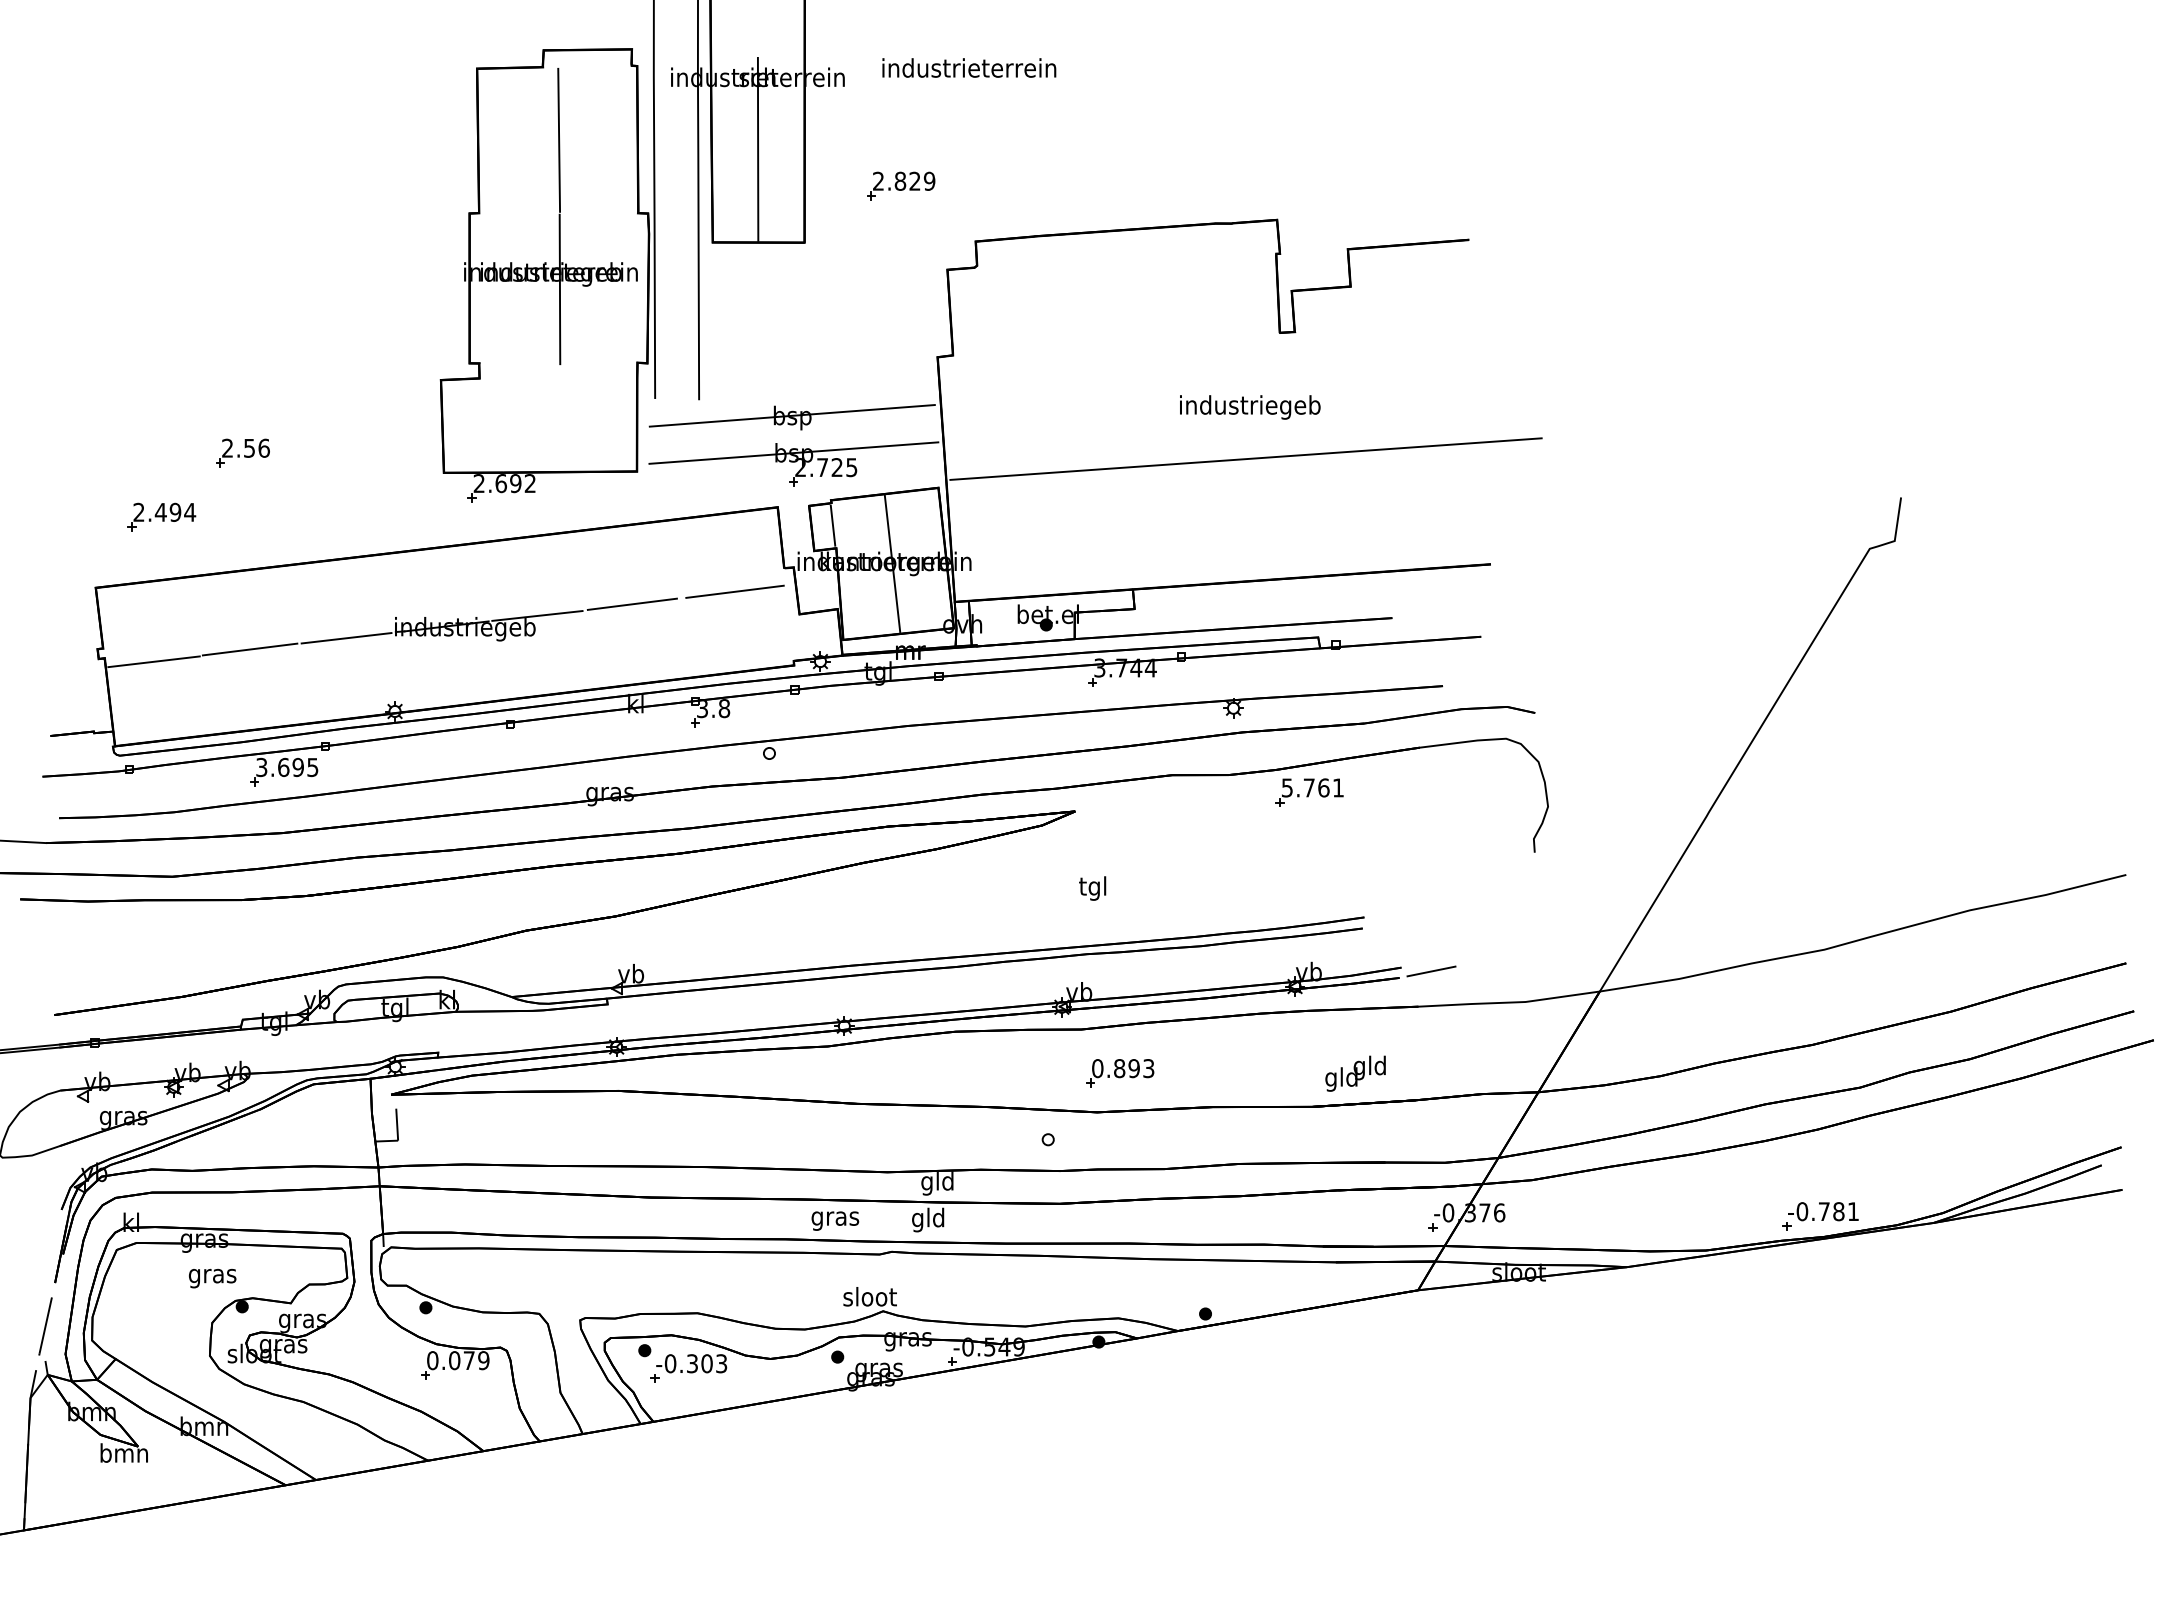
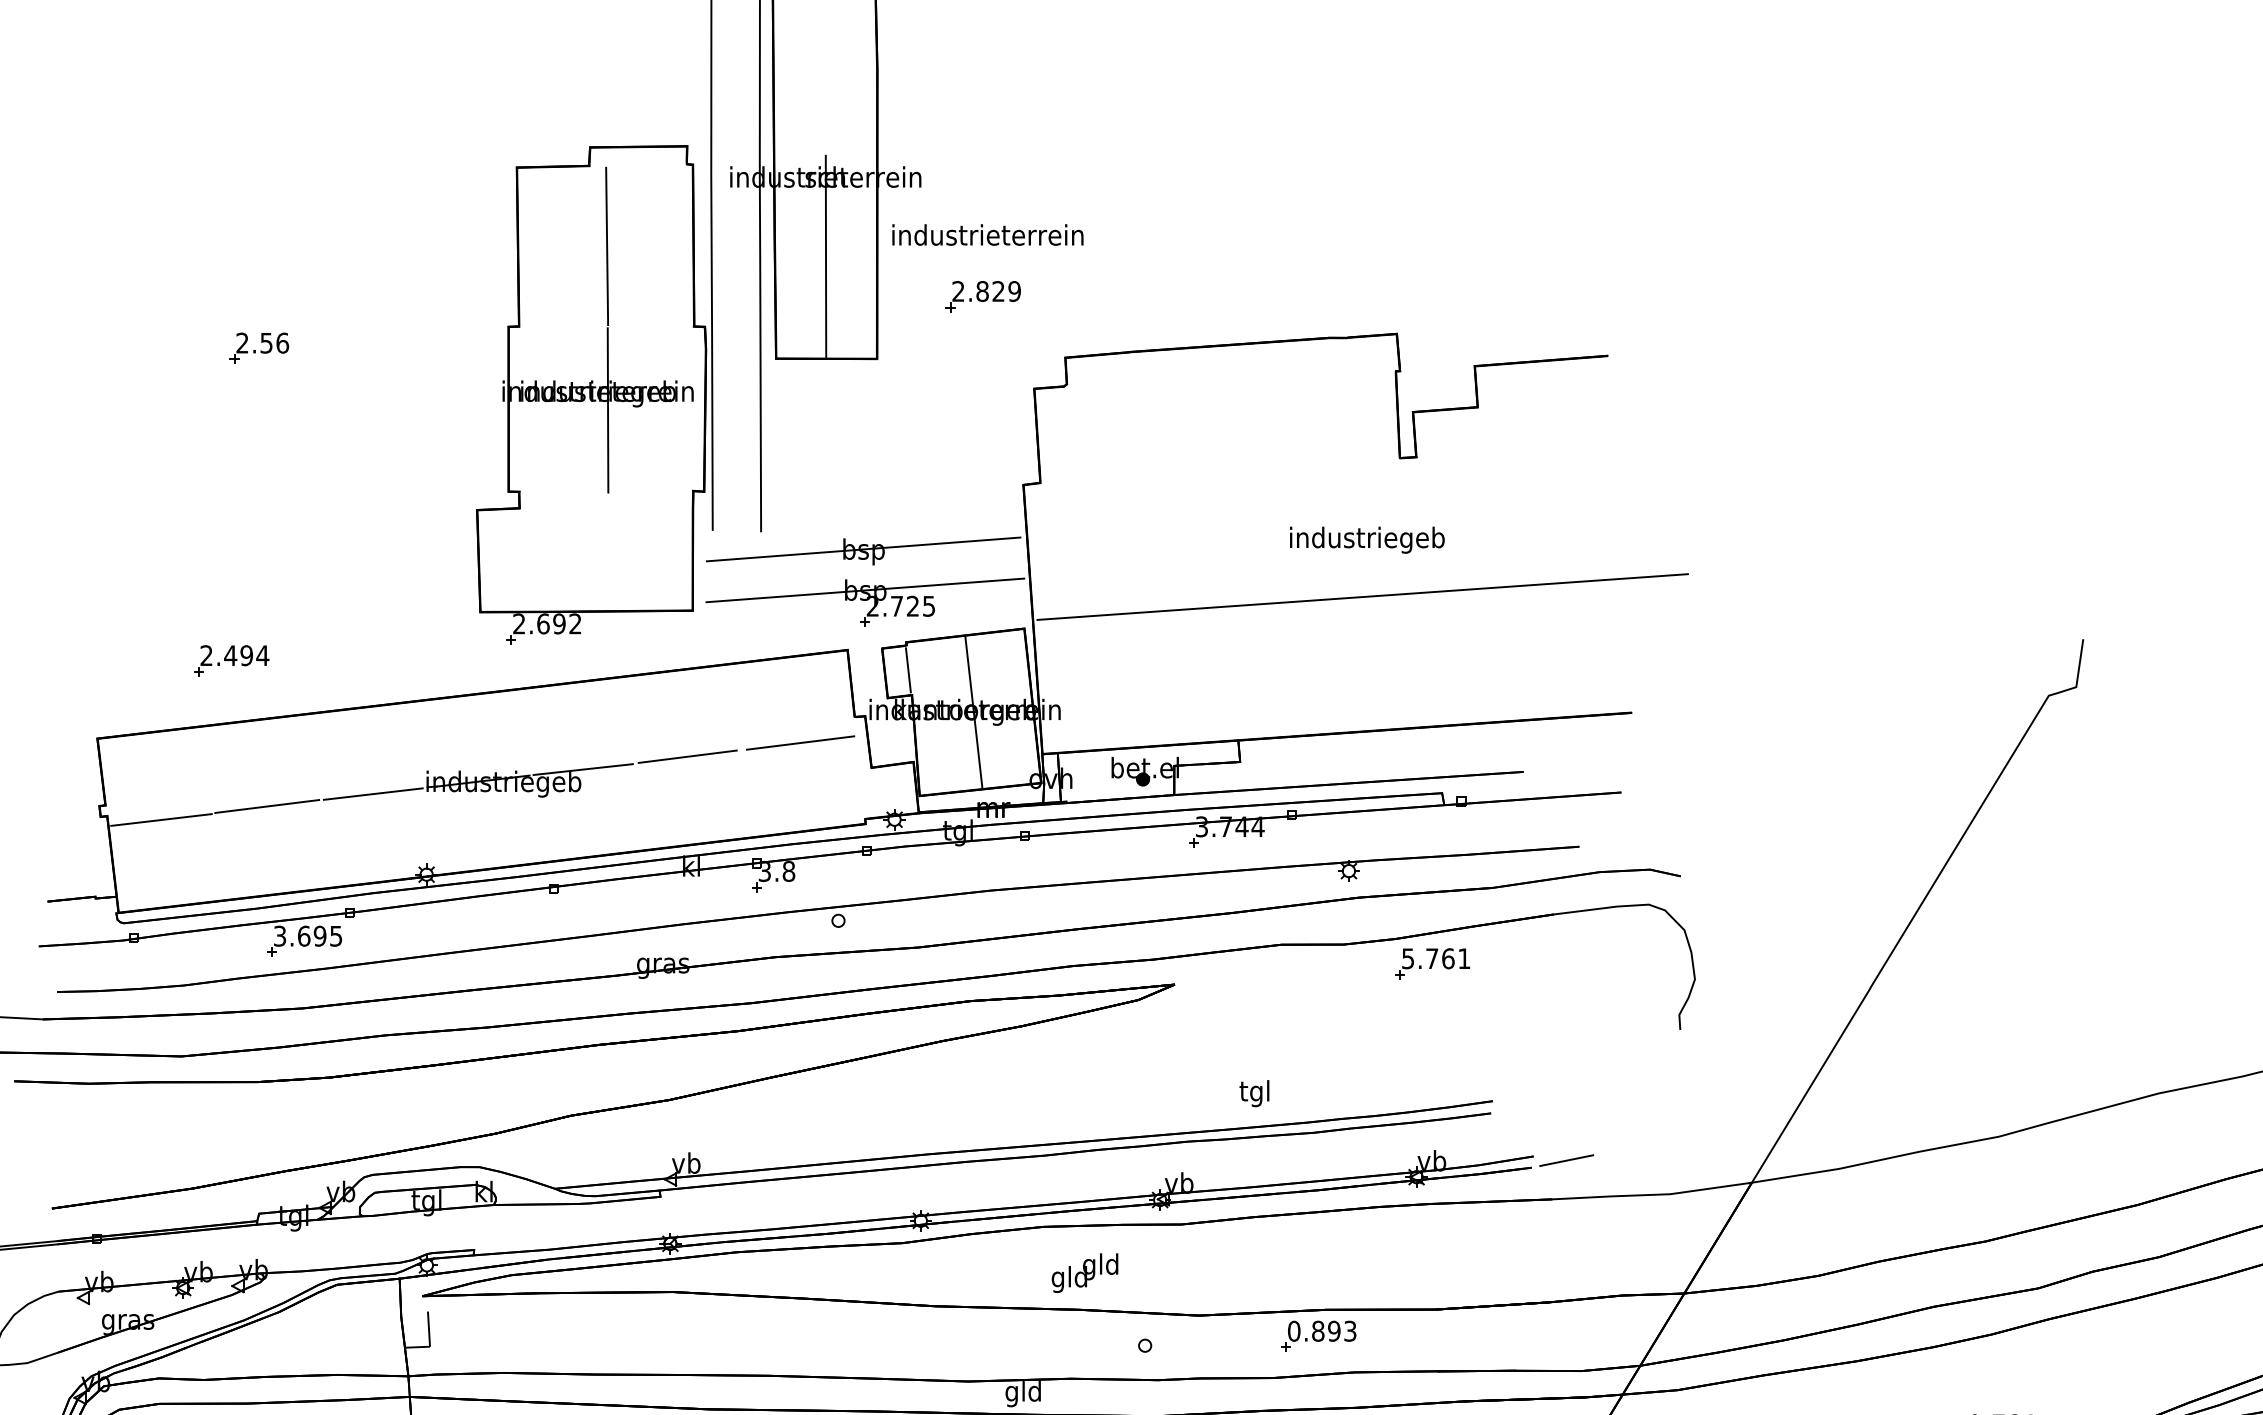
text: (969, 67) -> (988, 234), moved
part: (242, 452) -> (258, 347), moved
part: (161, 516) -> (231, 660), moved
text: (1092, 888) -> (1254, 1093), moved
part: (1120, 1073) -> (1319, 1336), moved
text: (1355, 1073) -> (1084, 1272), moved

